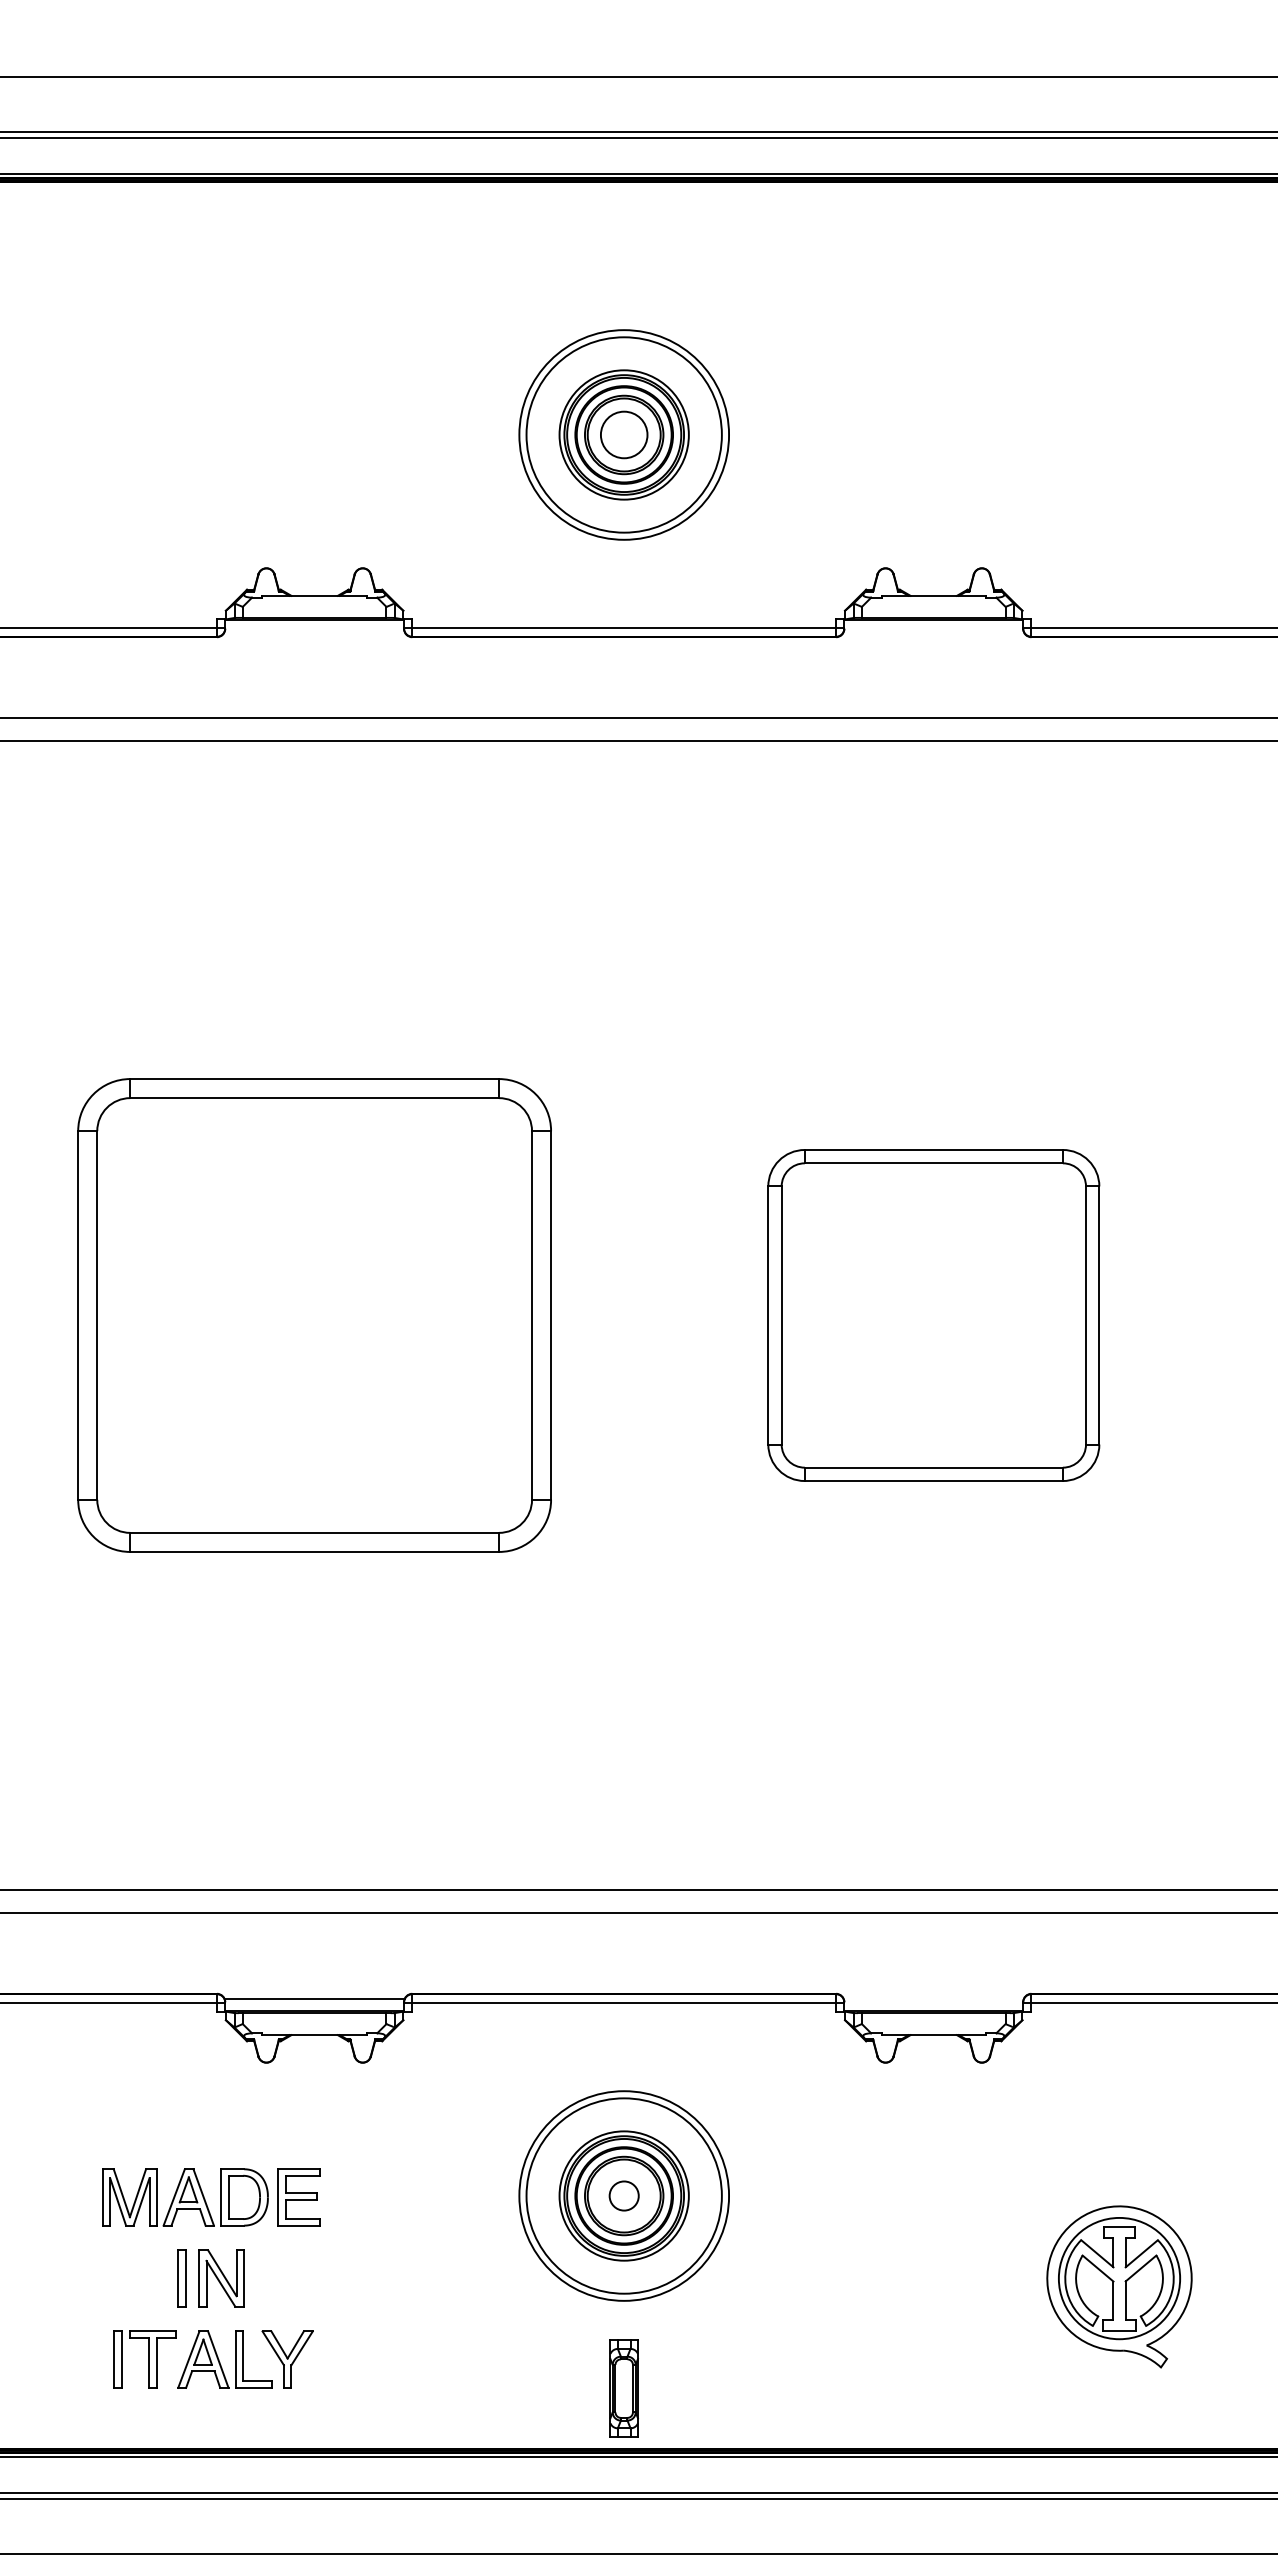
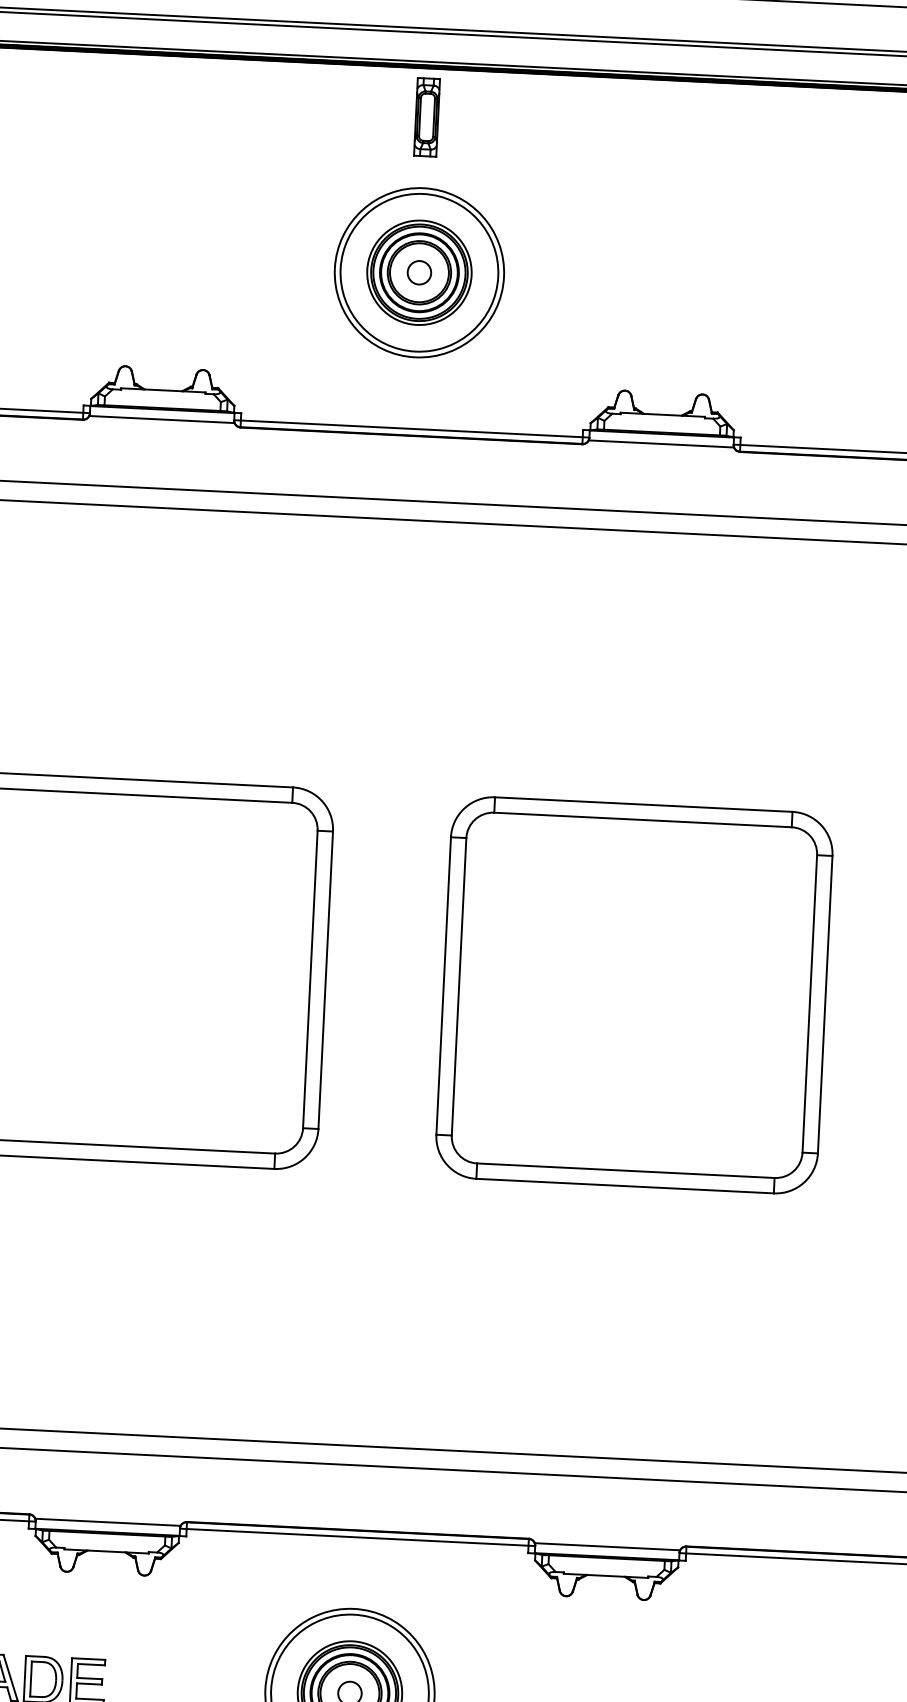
part: (623, 242) -> (426, 117), added
circle: (623, 434) -> (418, 272), size x0.62
line: (314, 632) -> (161, 419), added
line: (933, 632) -> (661, 444), added
part: (933, 1315) -> (634, 995), size x1.43
line: (933, 1998) -> (607, 1546), added

